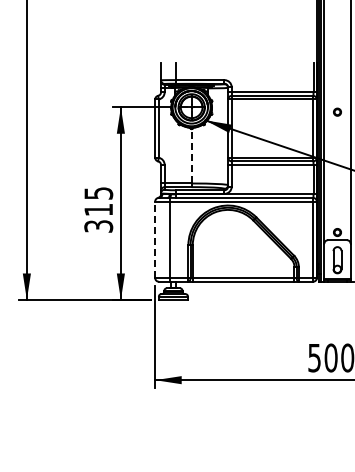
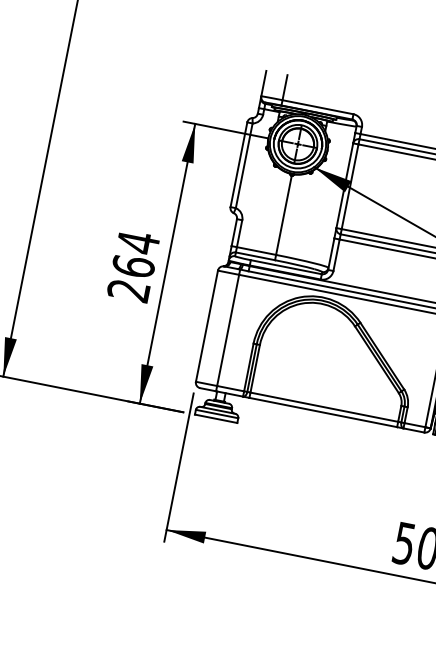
line: (191, 155) -> (283, 214), dashed -> solid
text: (98, 209) -> (133, 265), 315 -> 264
line: (155, 239) -> (207, 325), dashed -> solid

